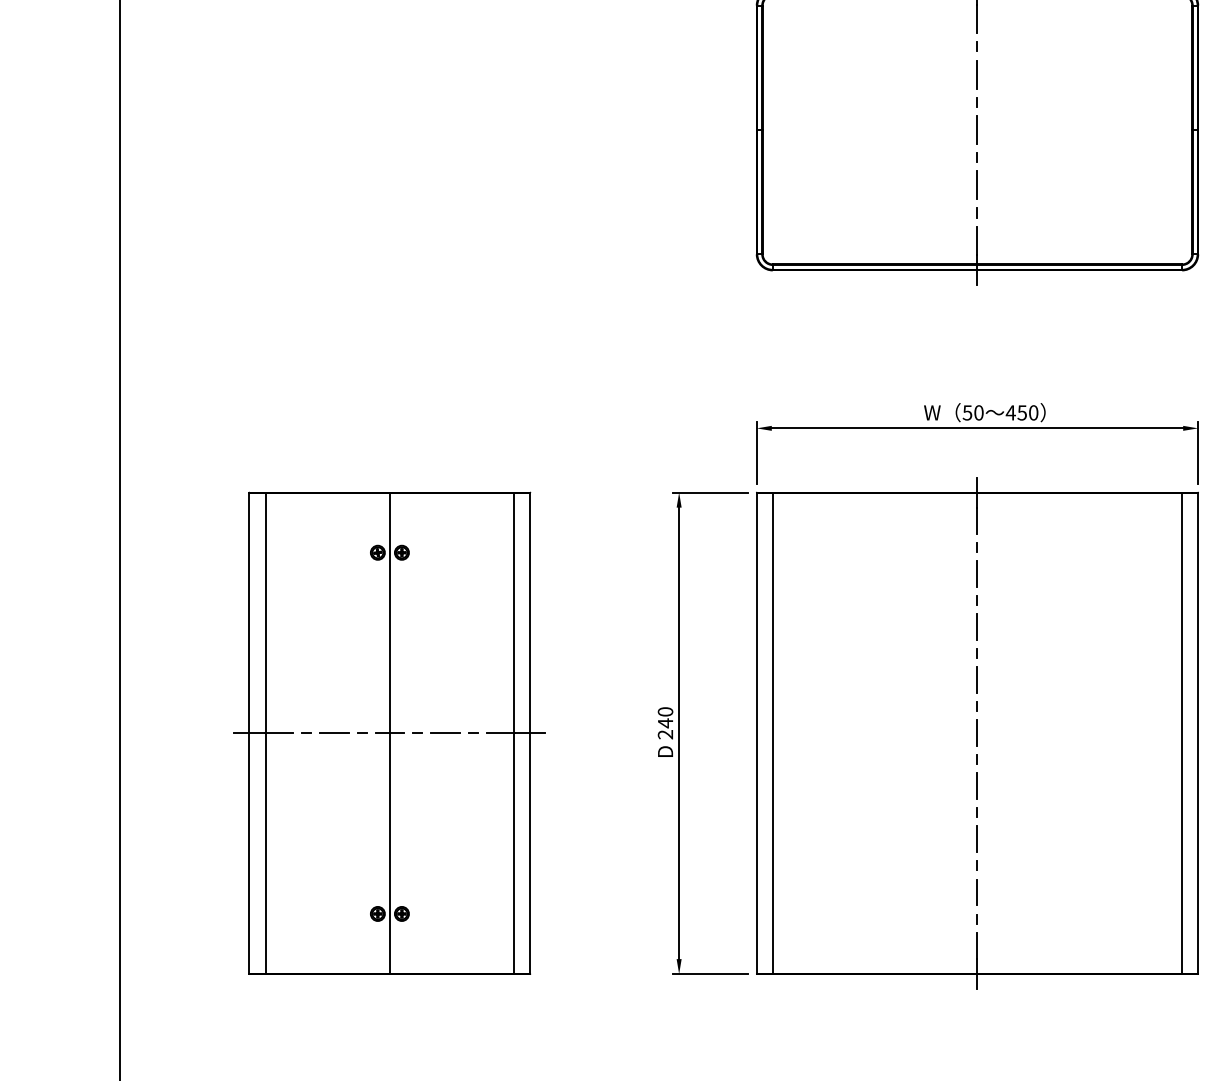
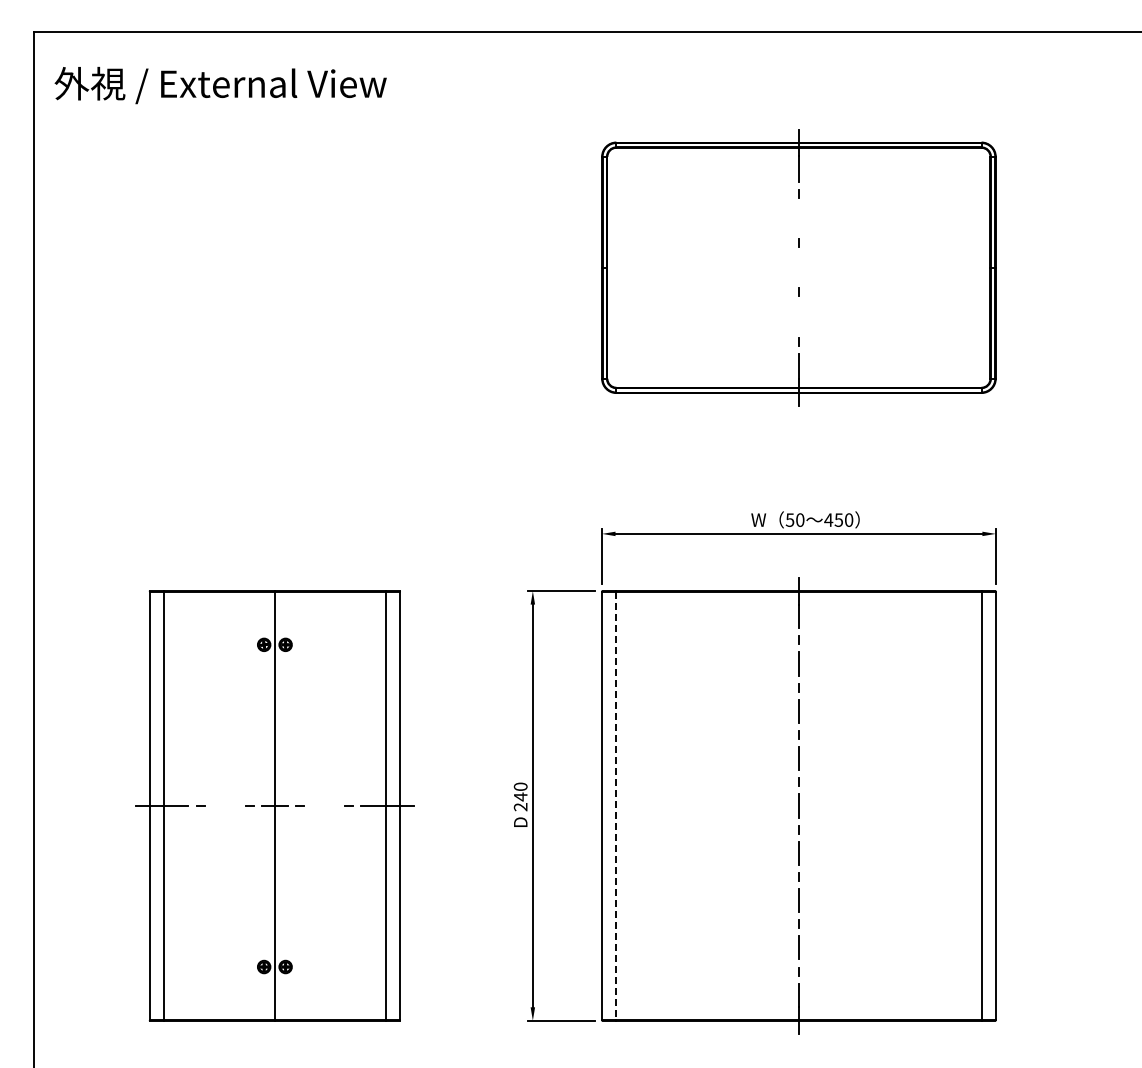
line: (976, 74) -> (798, 218), removed
line: (976, 129) -> (798, 267), removed
line: (976, 184) -> (798, 316), removed
line: (334, 732) -> (225, 805), removed
line: (445, 732) -> (324, 805), removed
line: (772, 733) -> (616, 806), solid -> dashed

